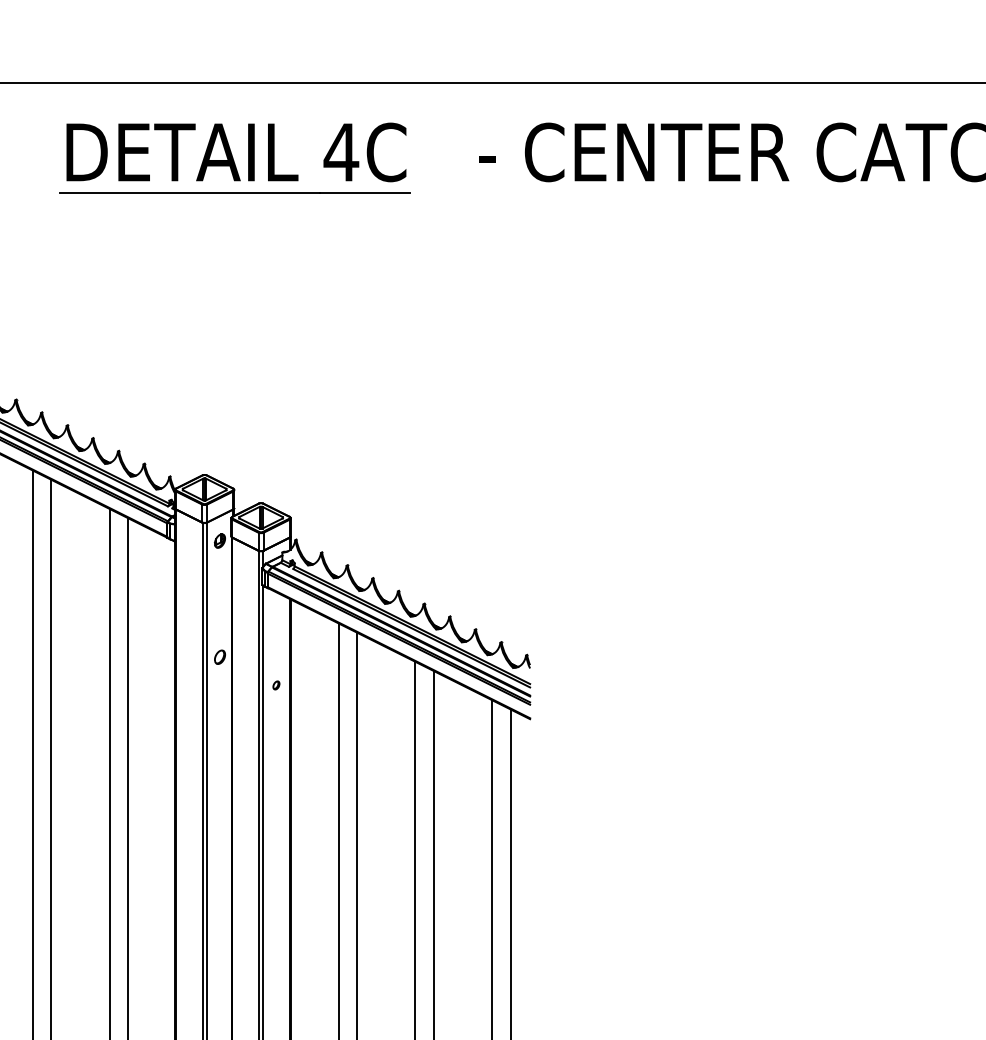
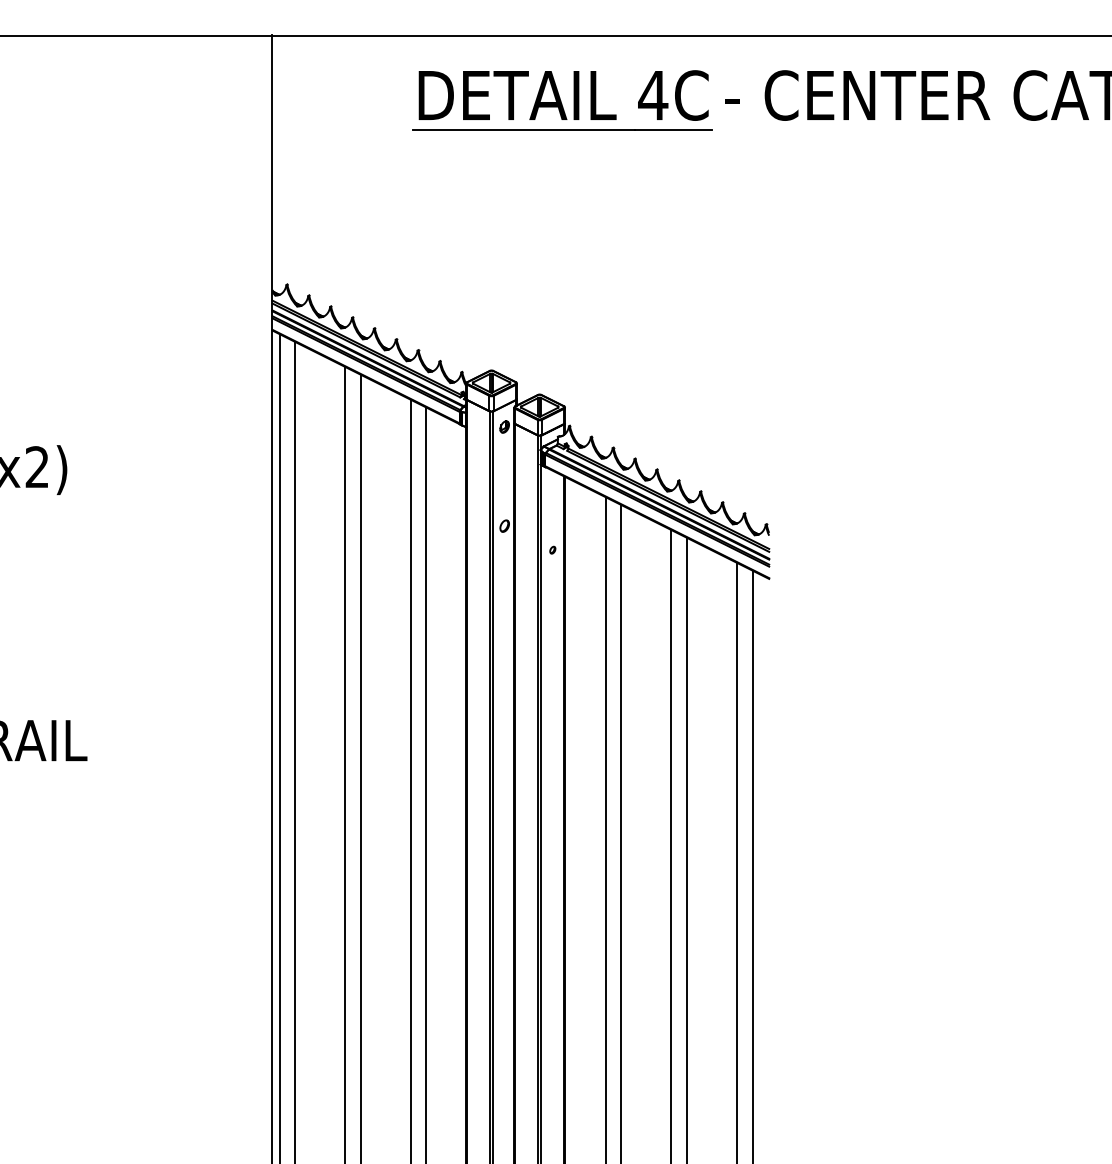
part: (235, 158) -> (562, 100), moved

